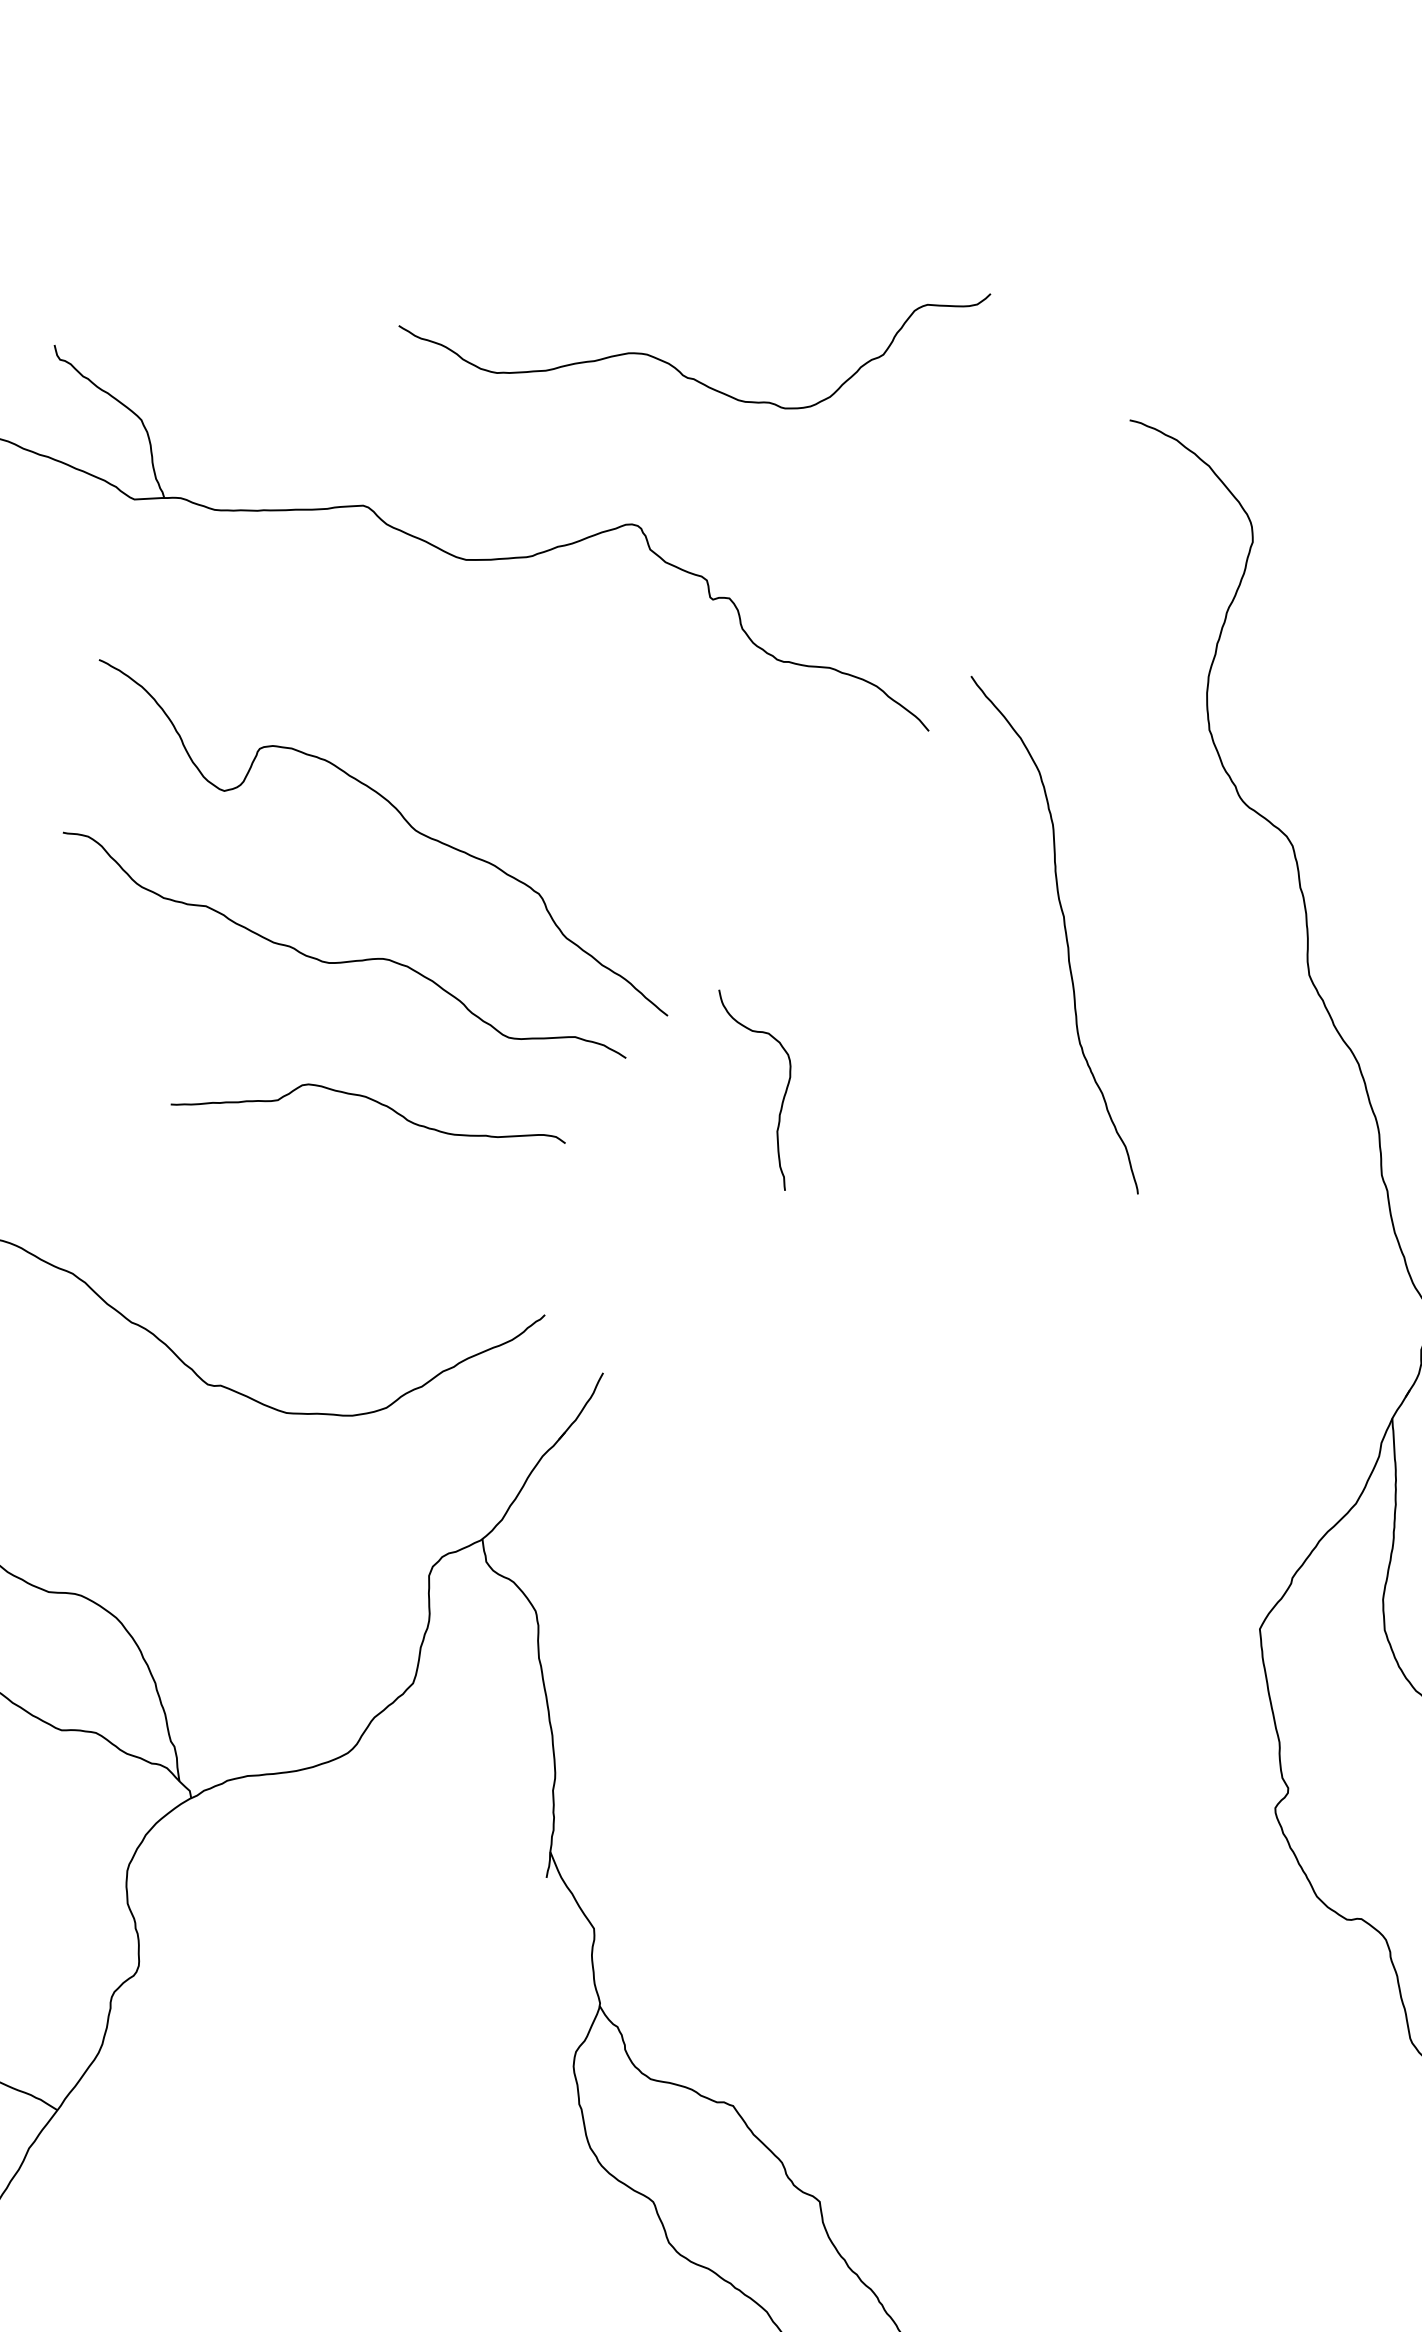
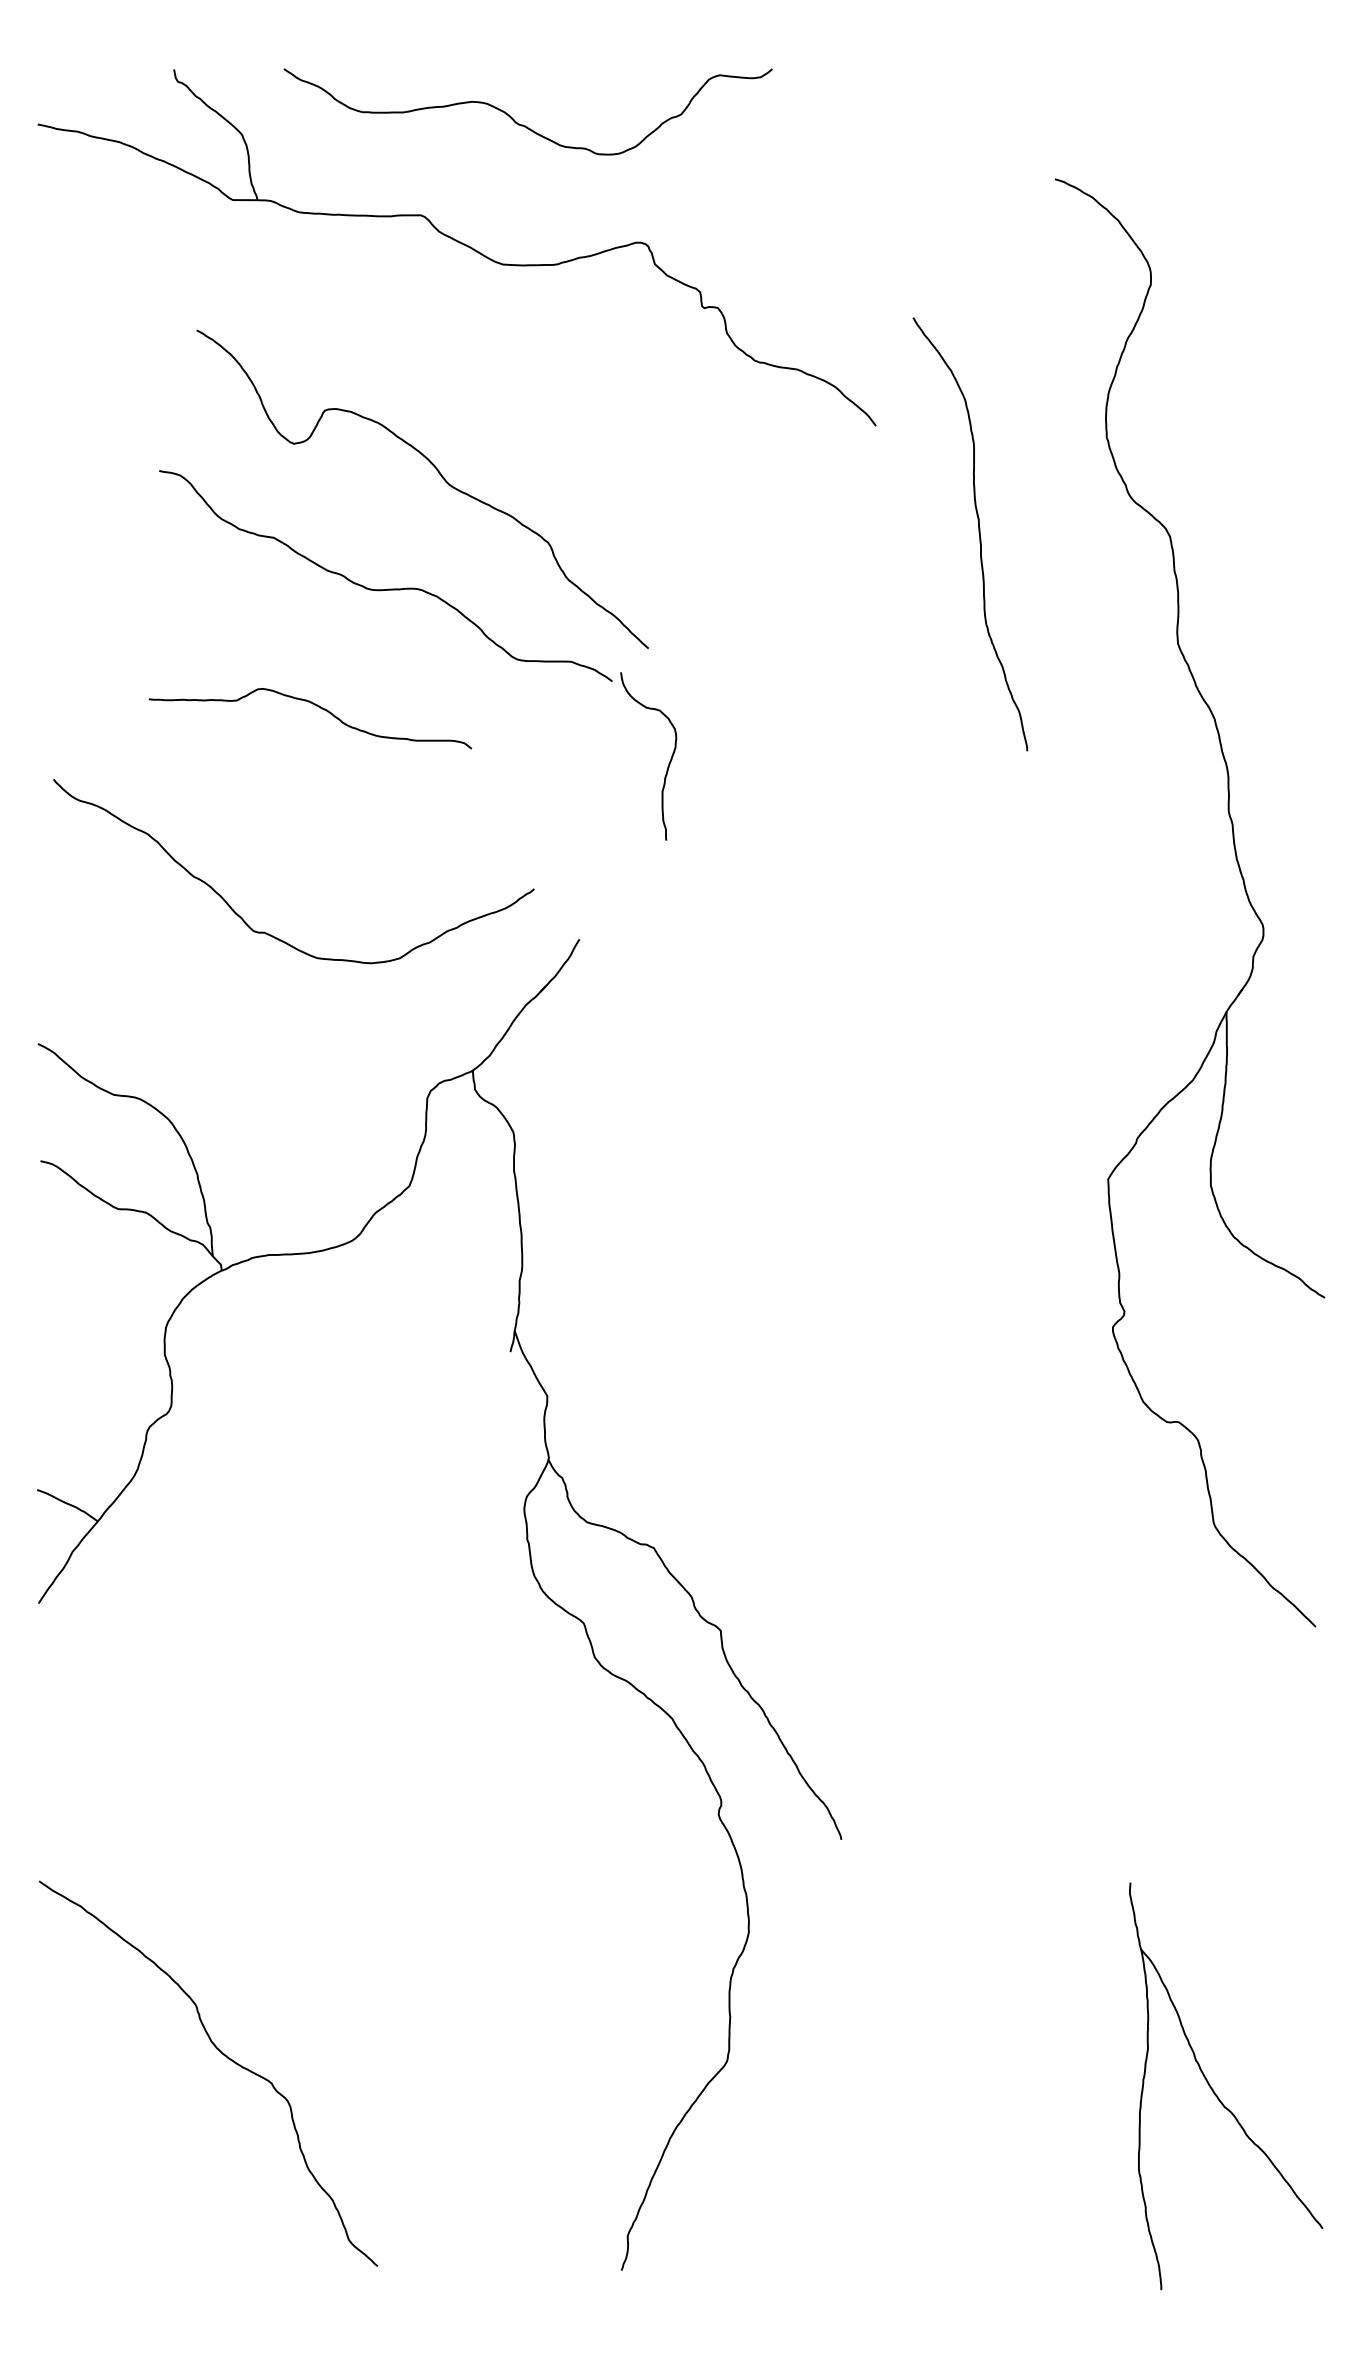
curve: (692, 377) -> (523, 124), moved
curve: (1064, 933) -> (978, 533), moved
curve: (782, 1097) -> (668, 763), moved
curve: (374, 1102) -> (316, 706), moved

